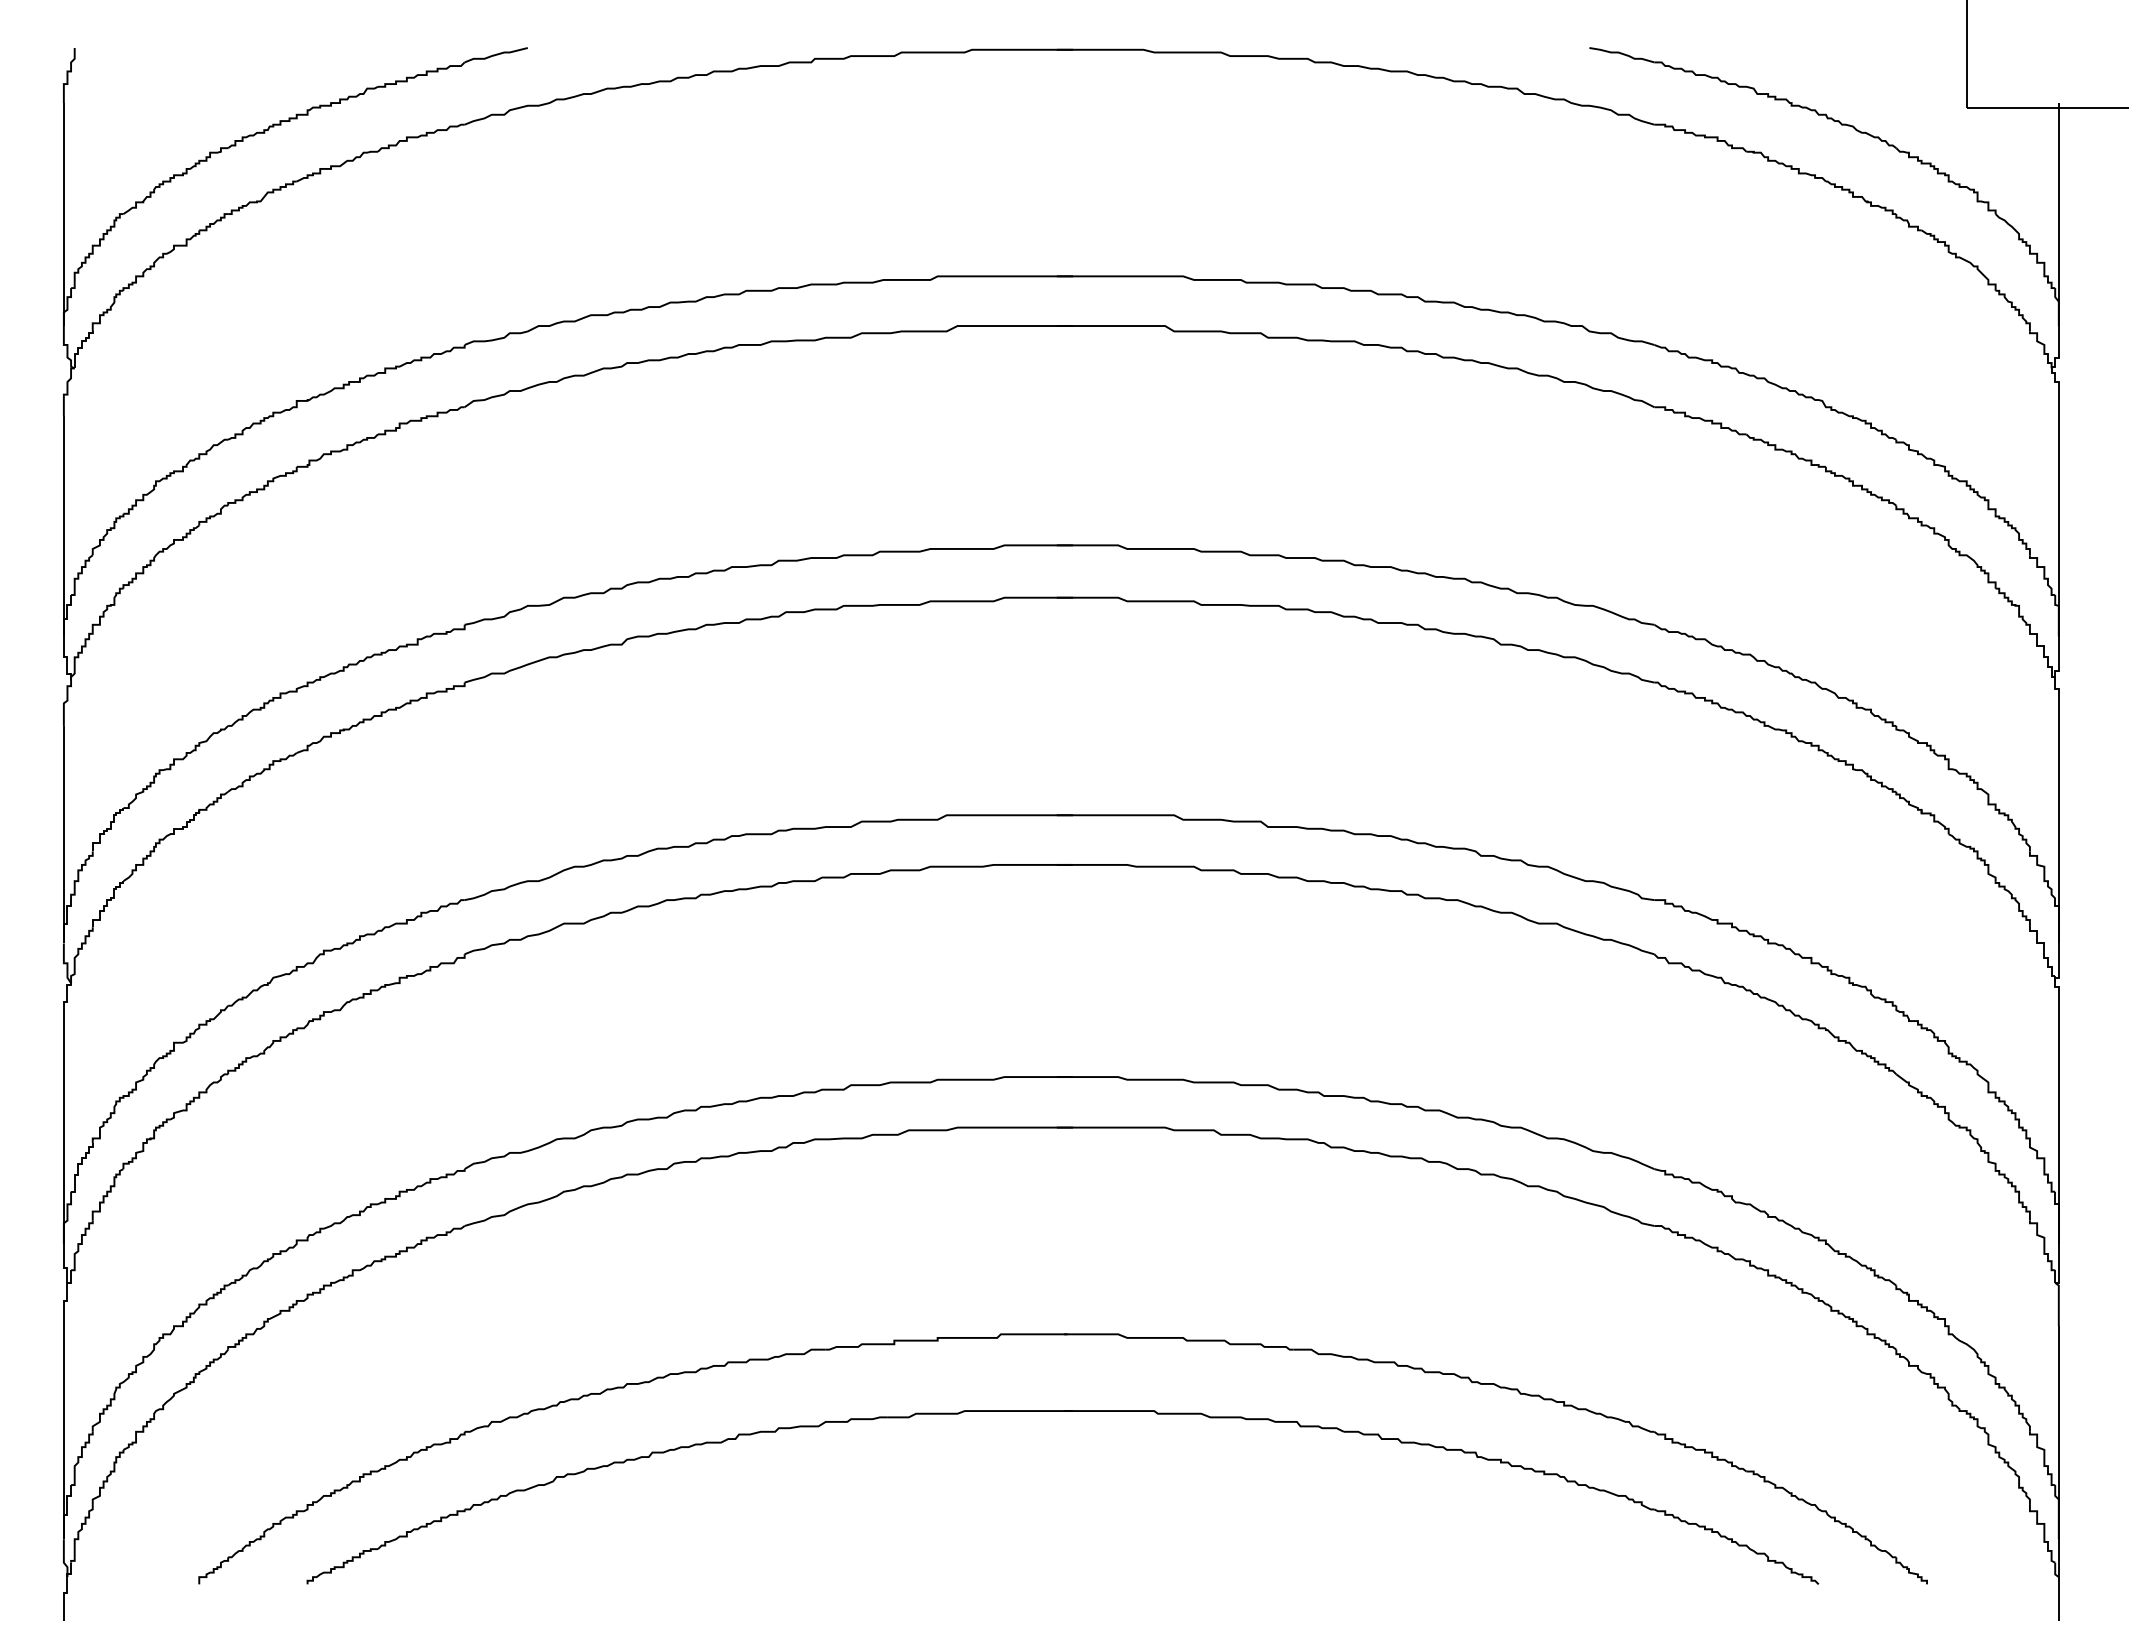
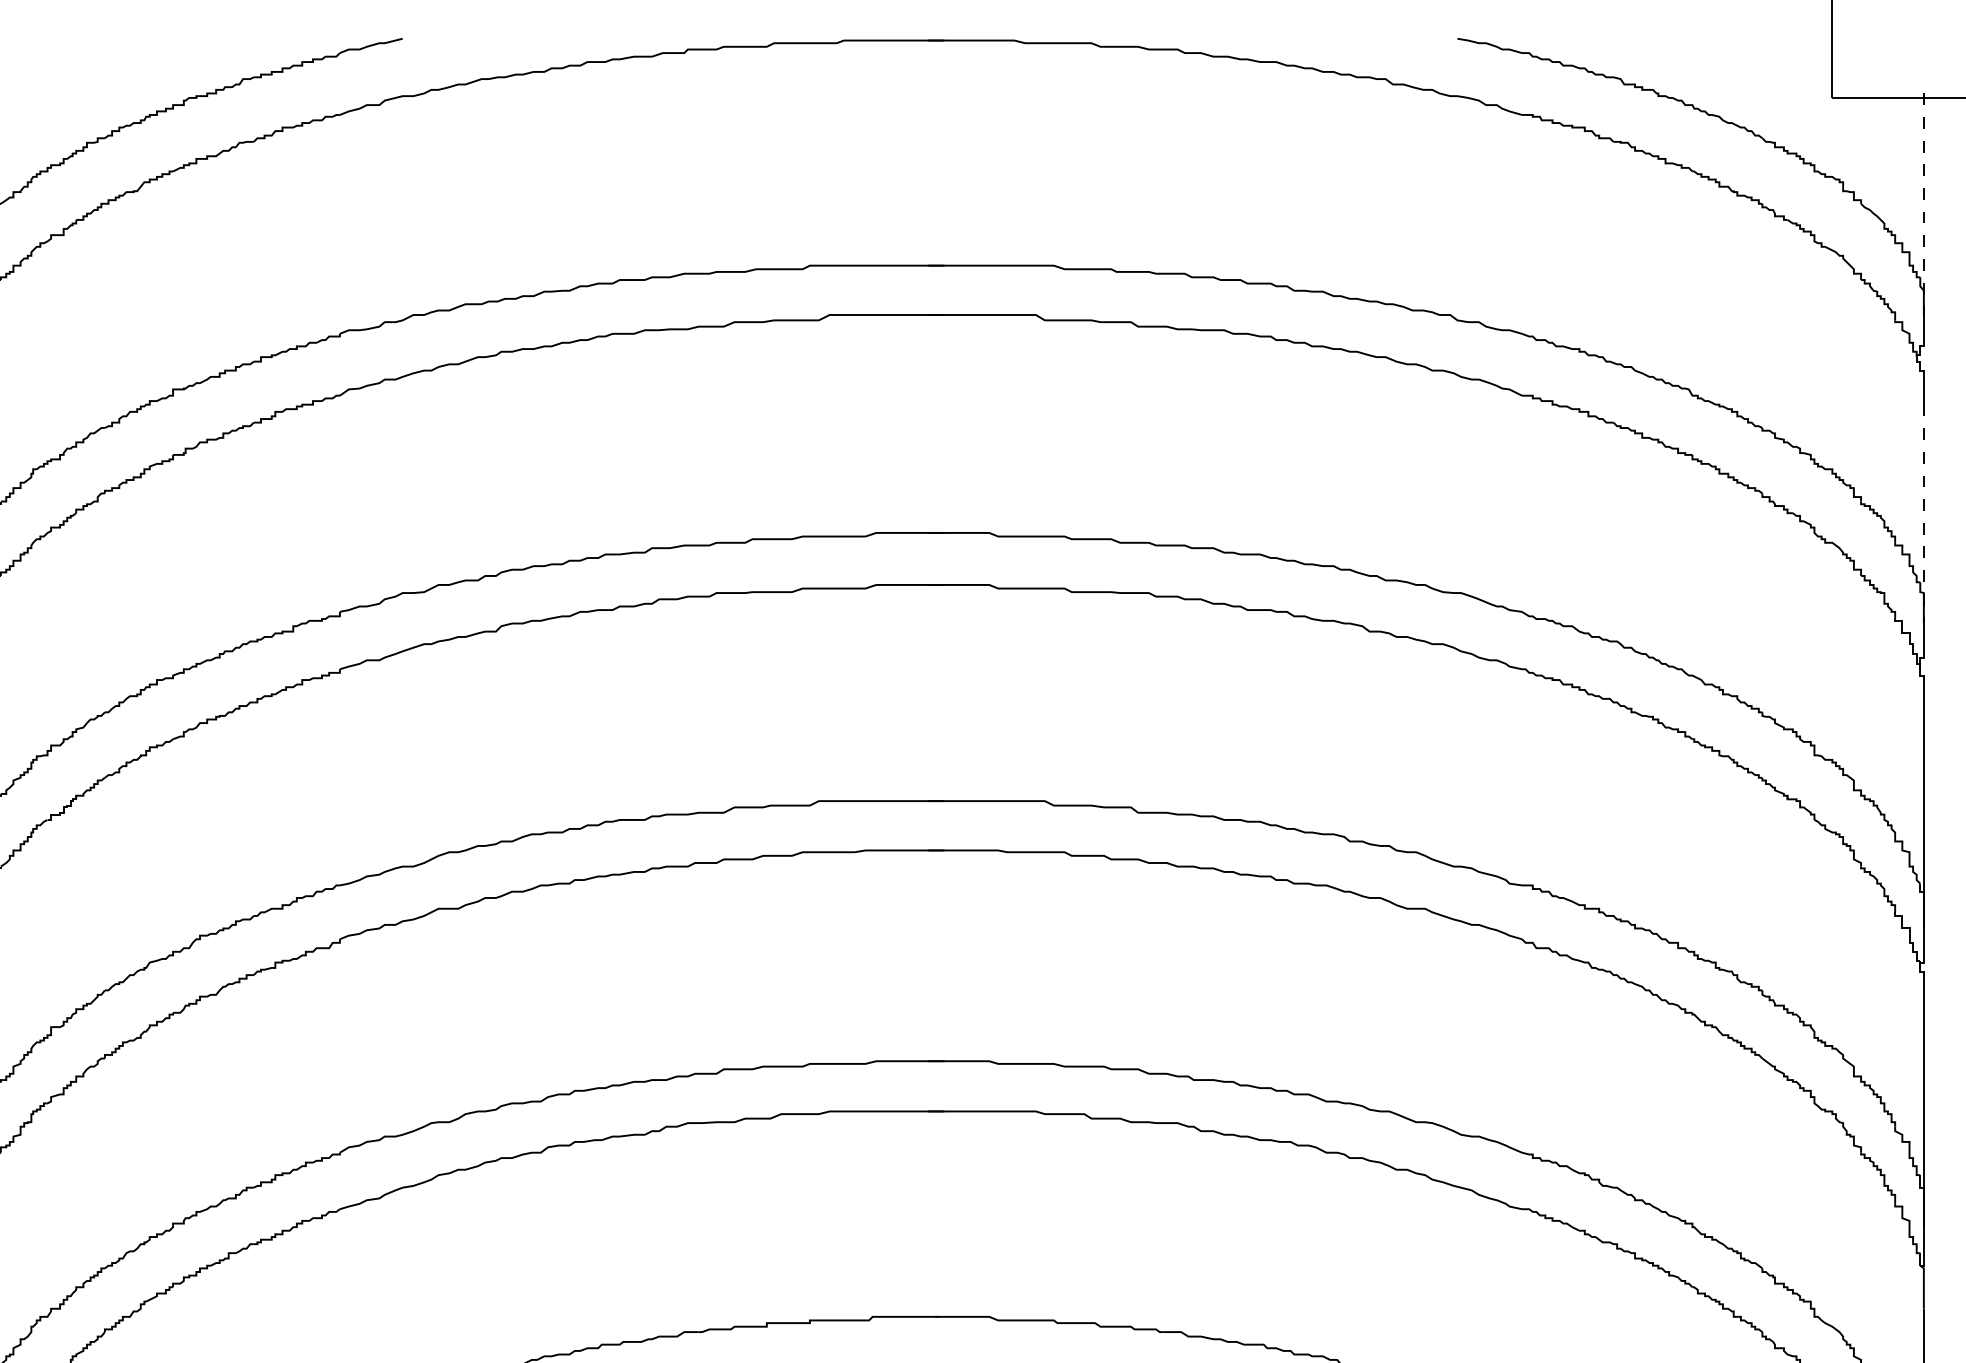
line: (2058, 215) -> (1923, 205), solid -> dashed
line: (2058, 526) -> (1923, 514), solid -> dashed

